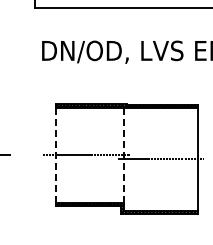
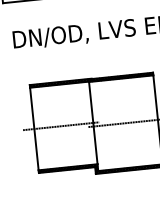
line: (55, 155) -> (34, 129), dashed -> solid
line: (123, 155) -> (92, 123), dashed -> solid

